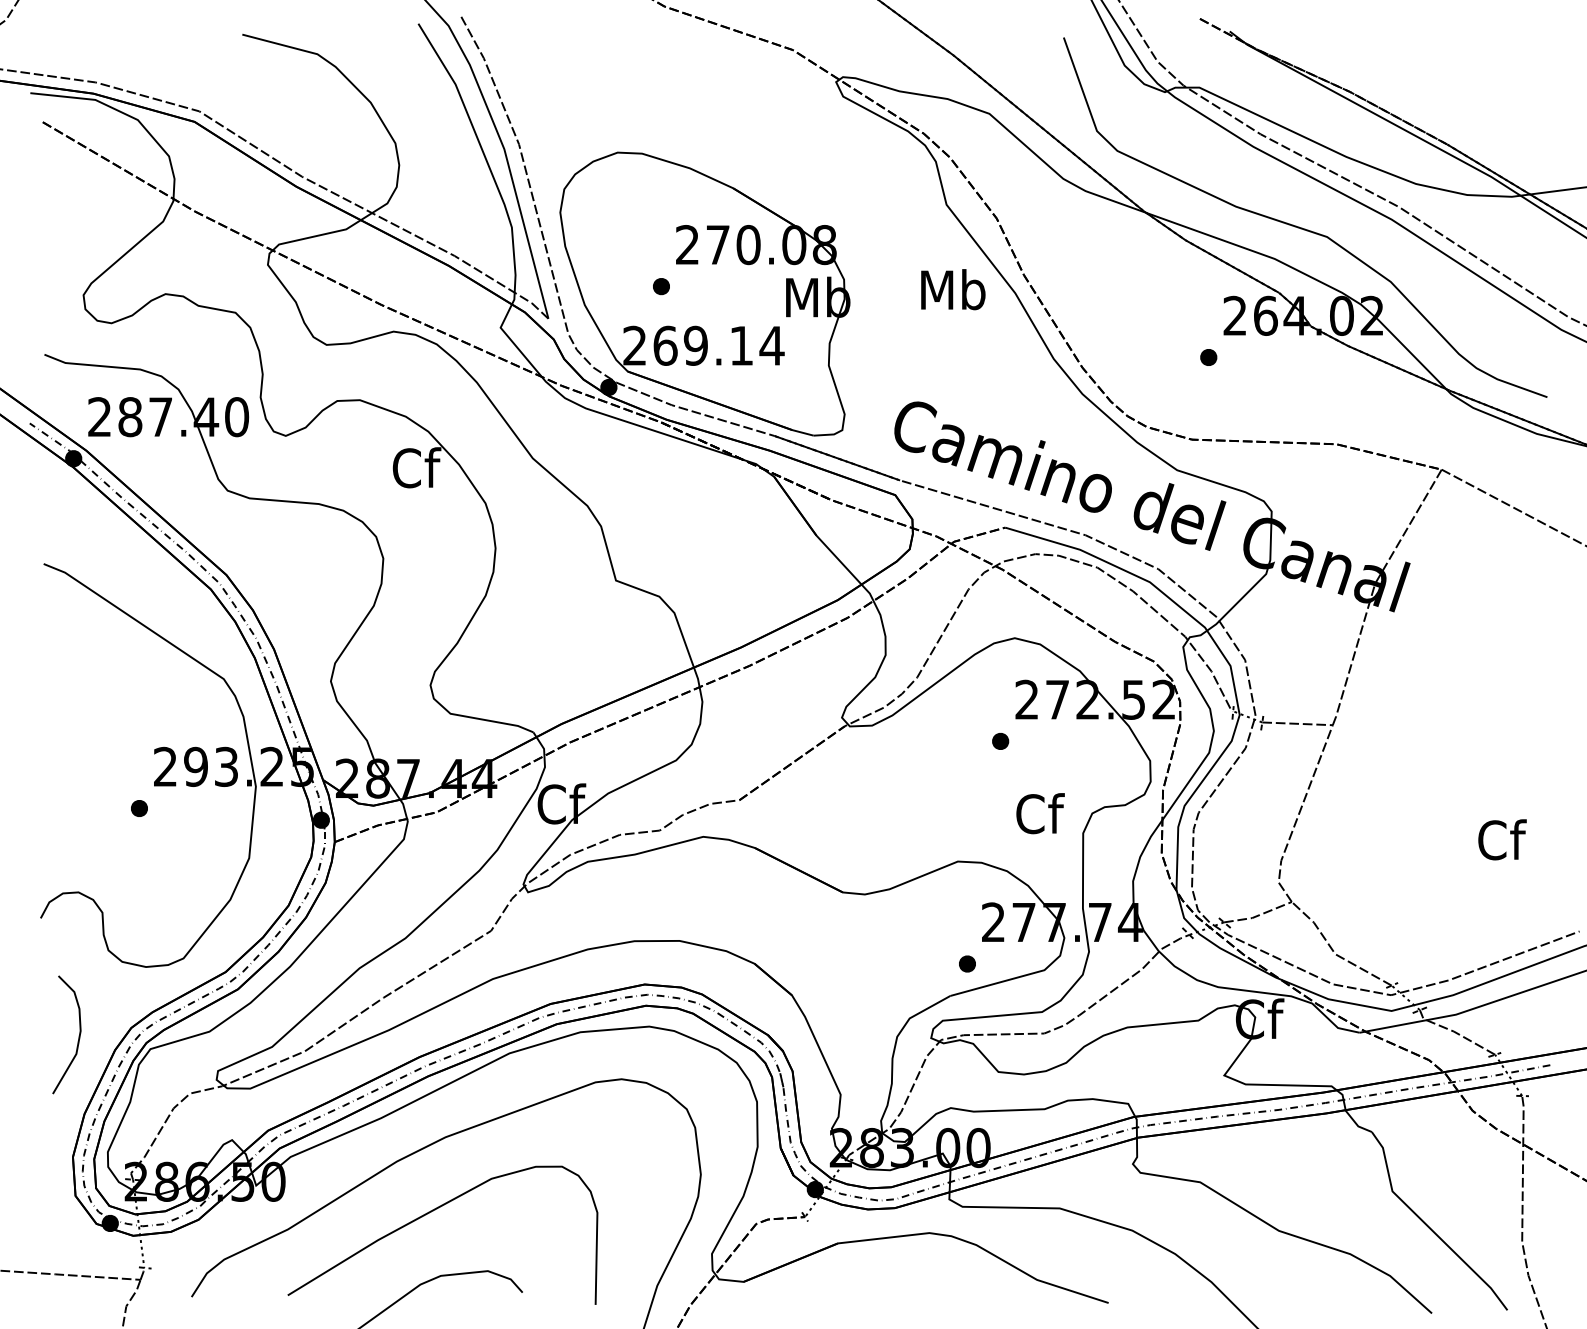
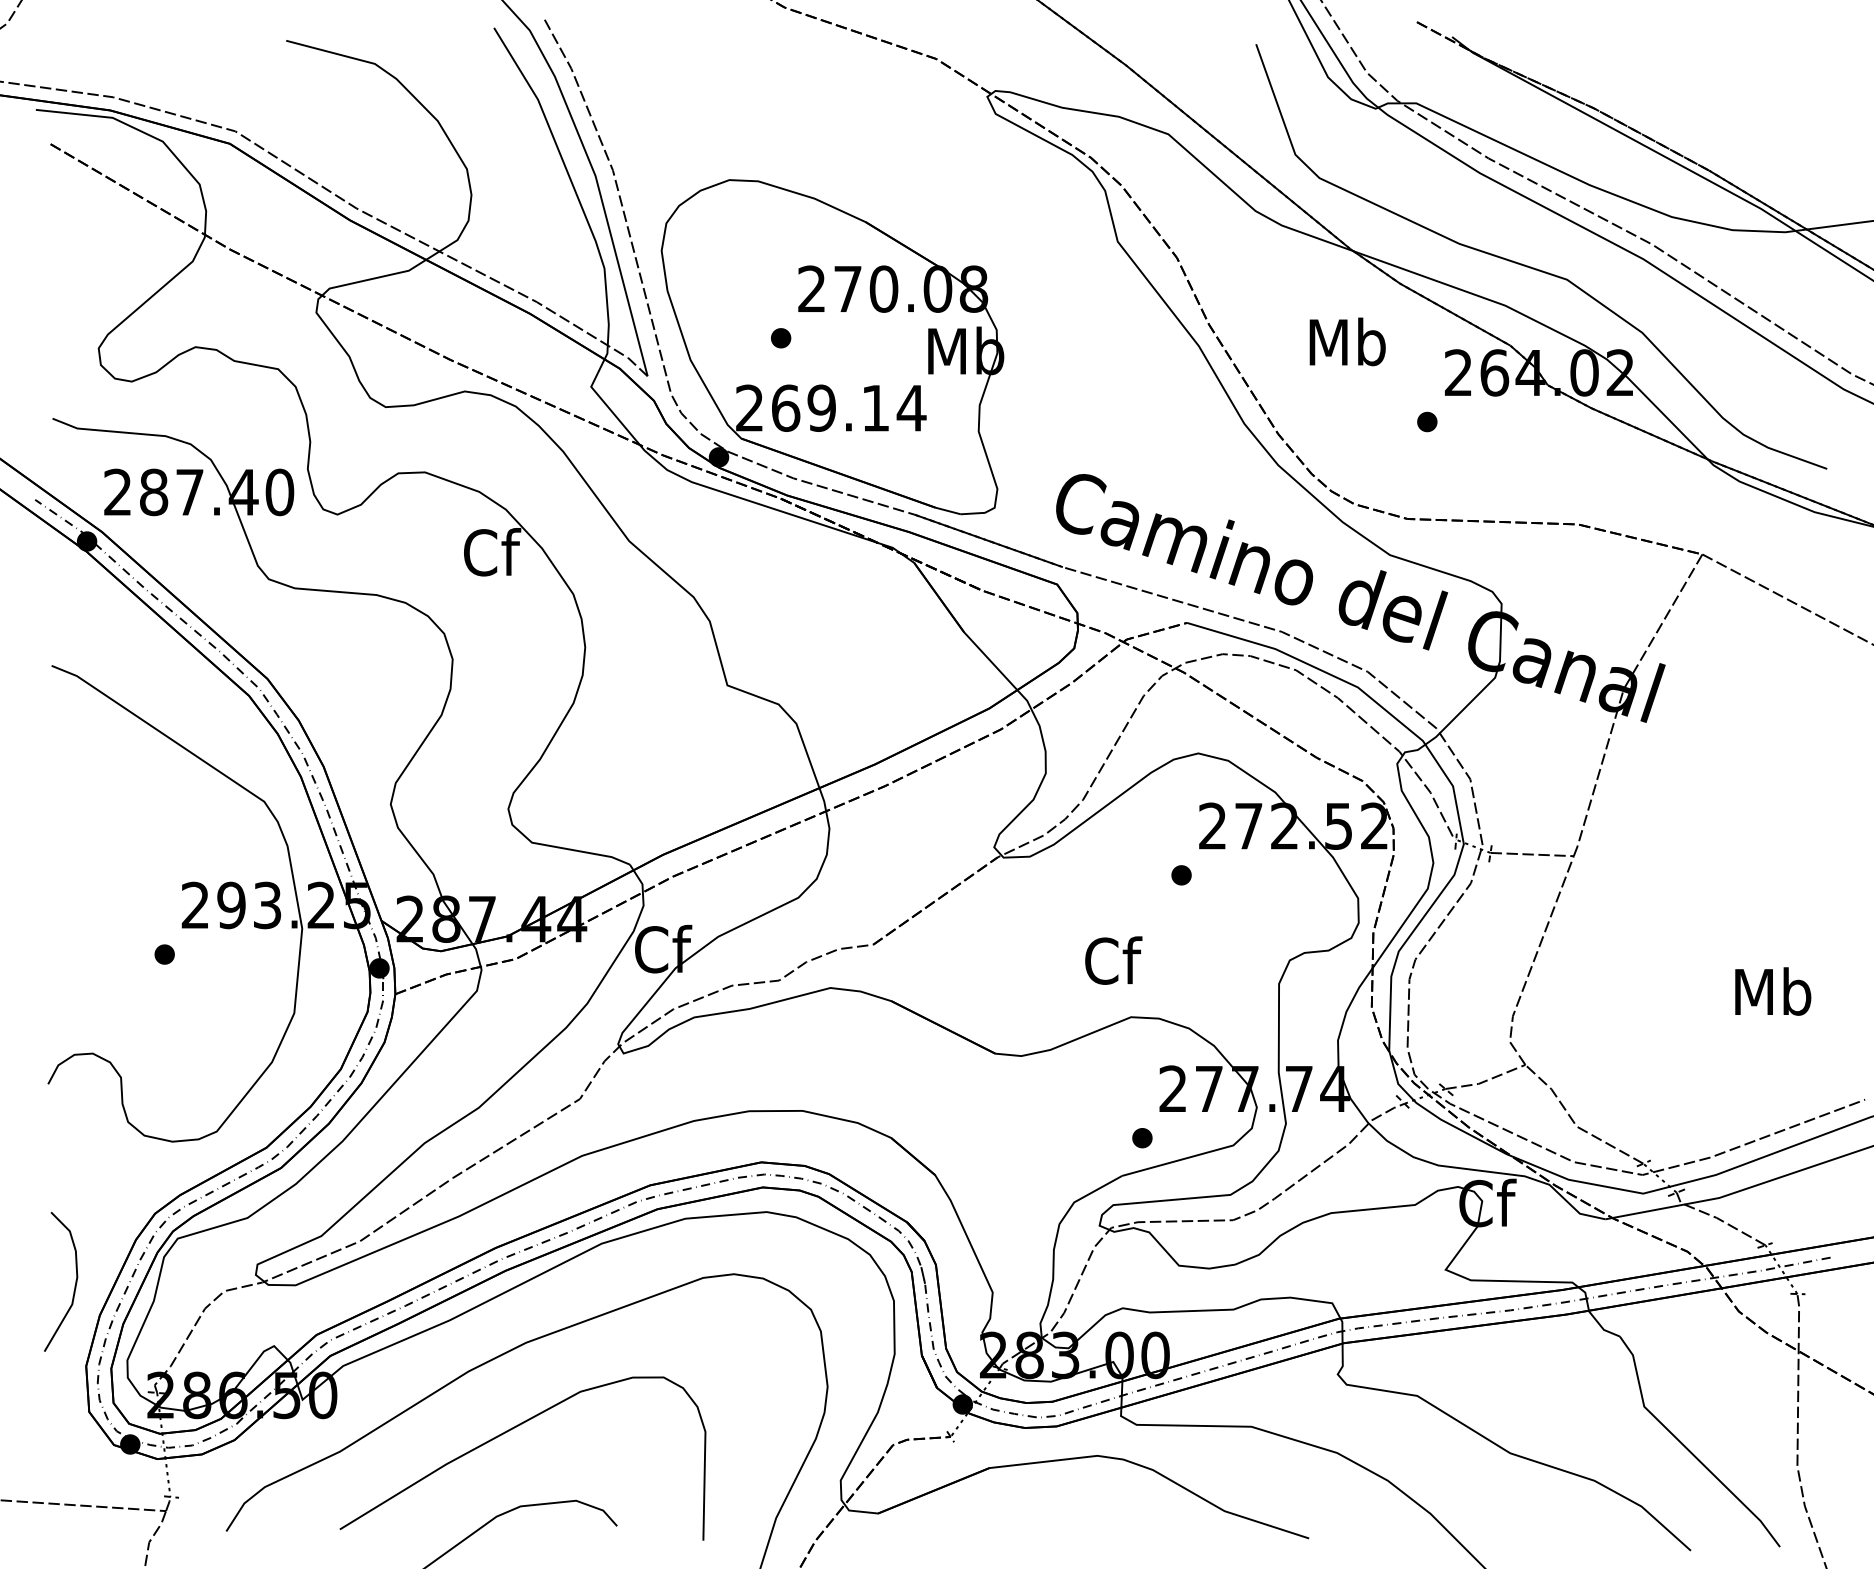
text: (953, 289) -> (1347, 341), moved
text: (1040, 813) -> (1113, 960), moved
text: (1501, 839) -> (1773, 991), Cf -> Mb
curve: (78, 1037) -> (74, 1285), moved

